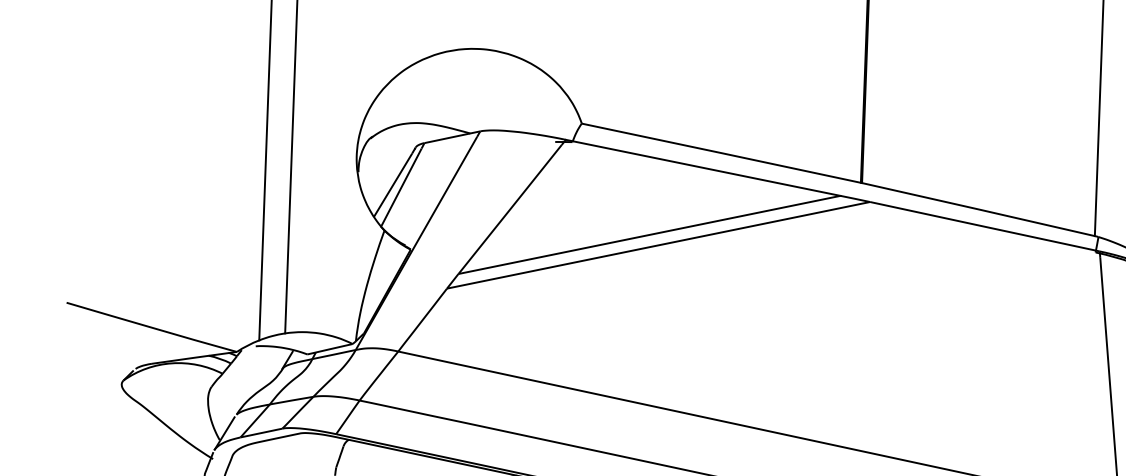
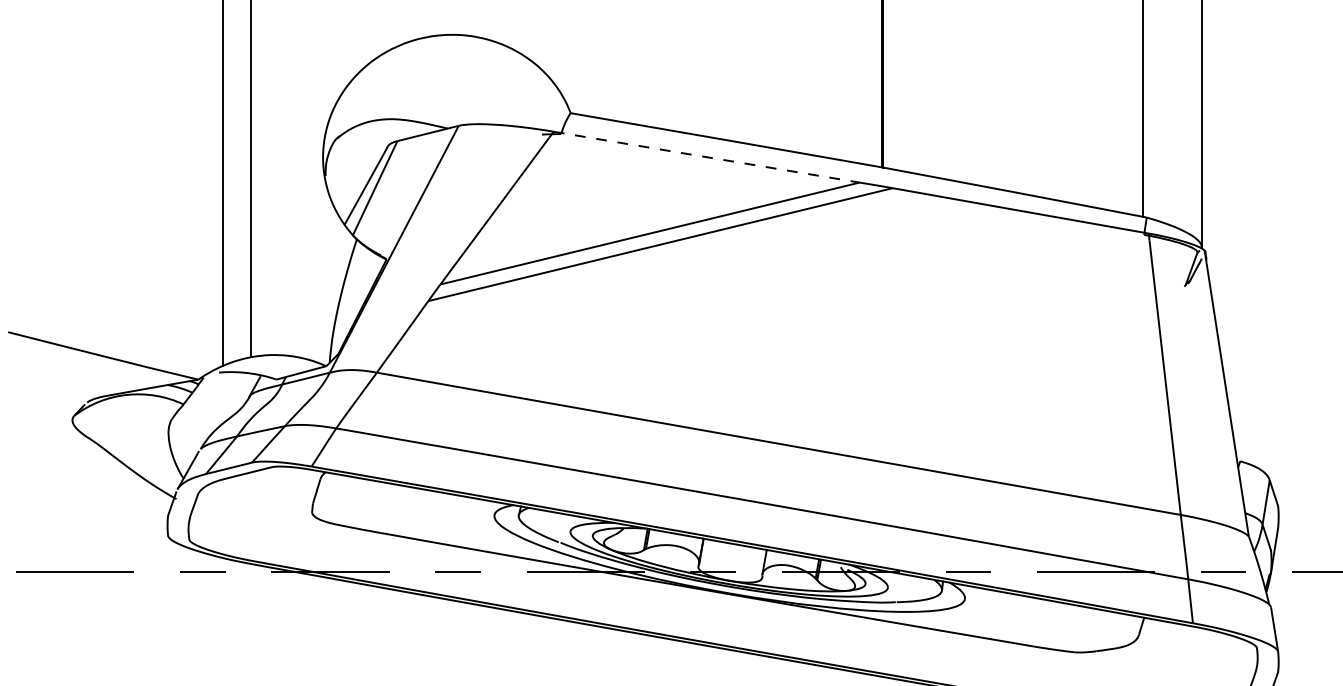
line: (703, 168) -> (707, 157), solid -> dashed

